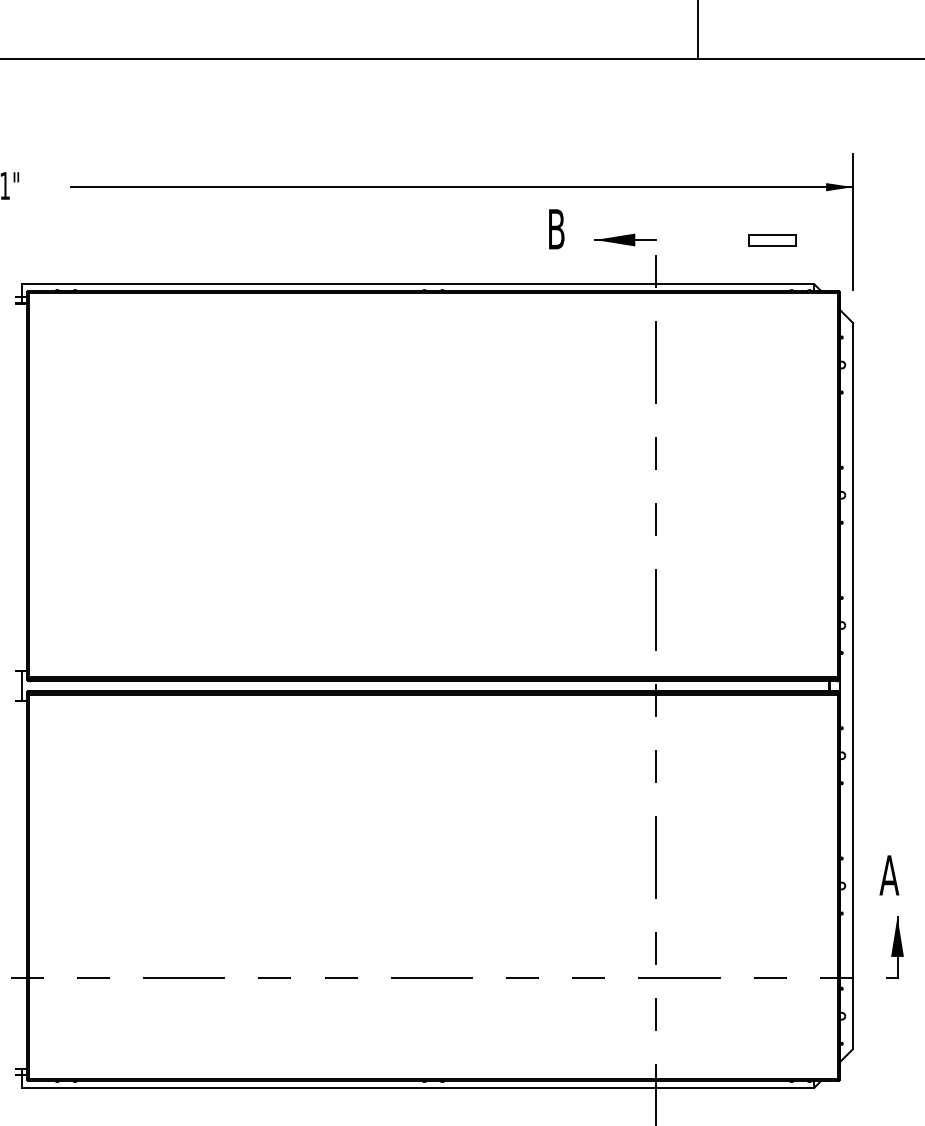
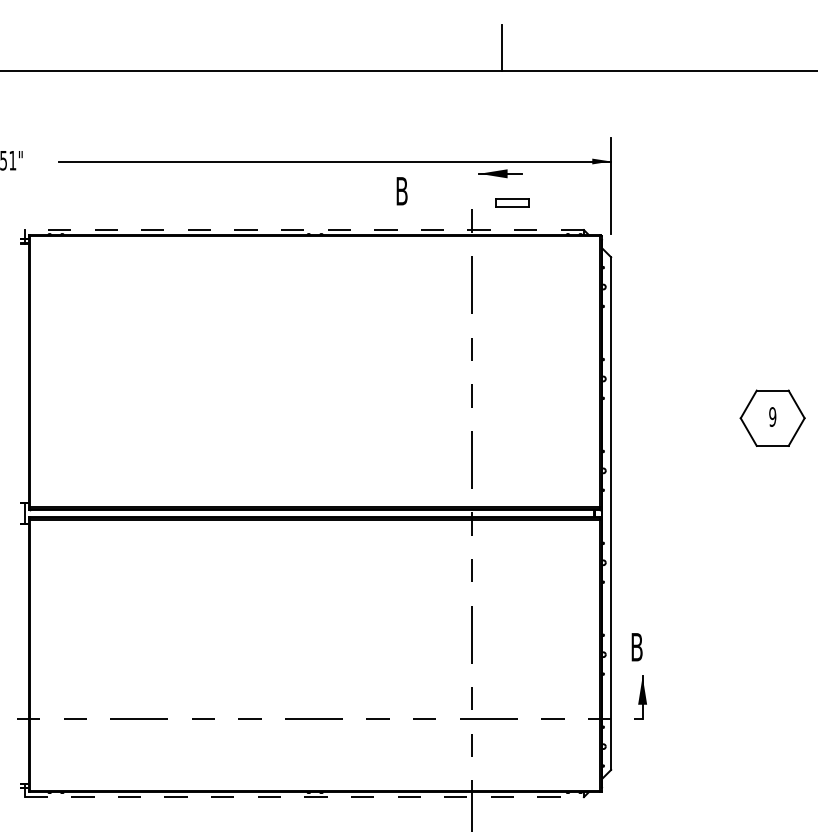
part: (625, 239) -> (500, 173), moved
part: (772, 239) -> (512, 202), moved
line: (418, 284) -> (304, 230), solid -> dashed
text: (888, 875) -> (636, 647), A -> B
line: (418, 1088) -> (304, 797), solid -> dashed

